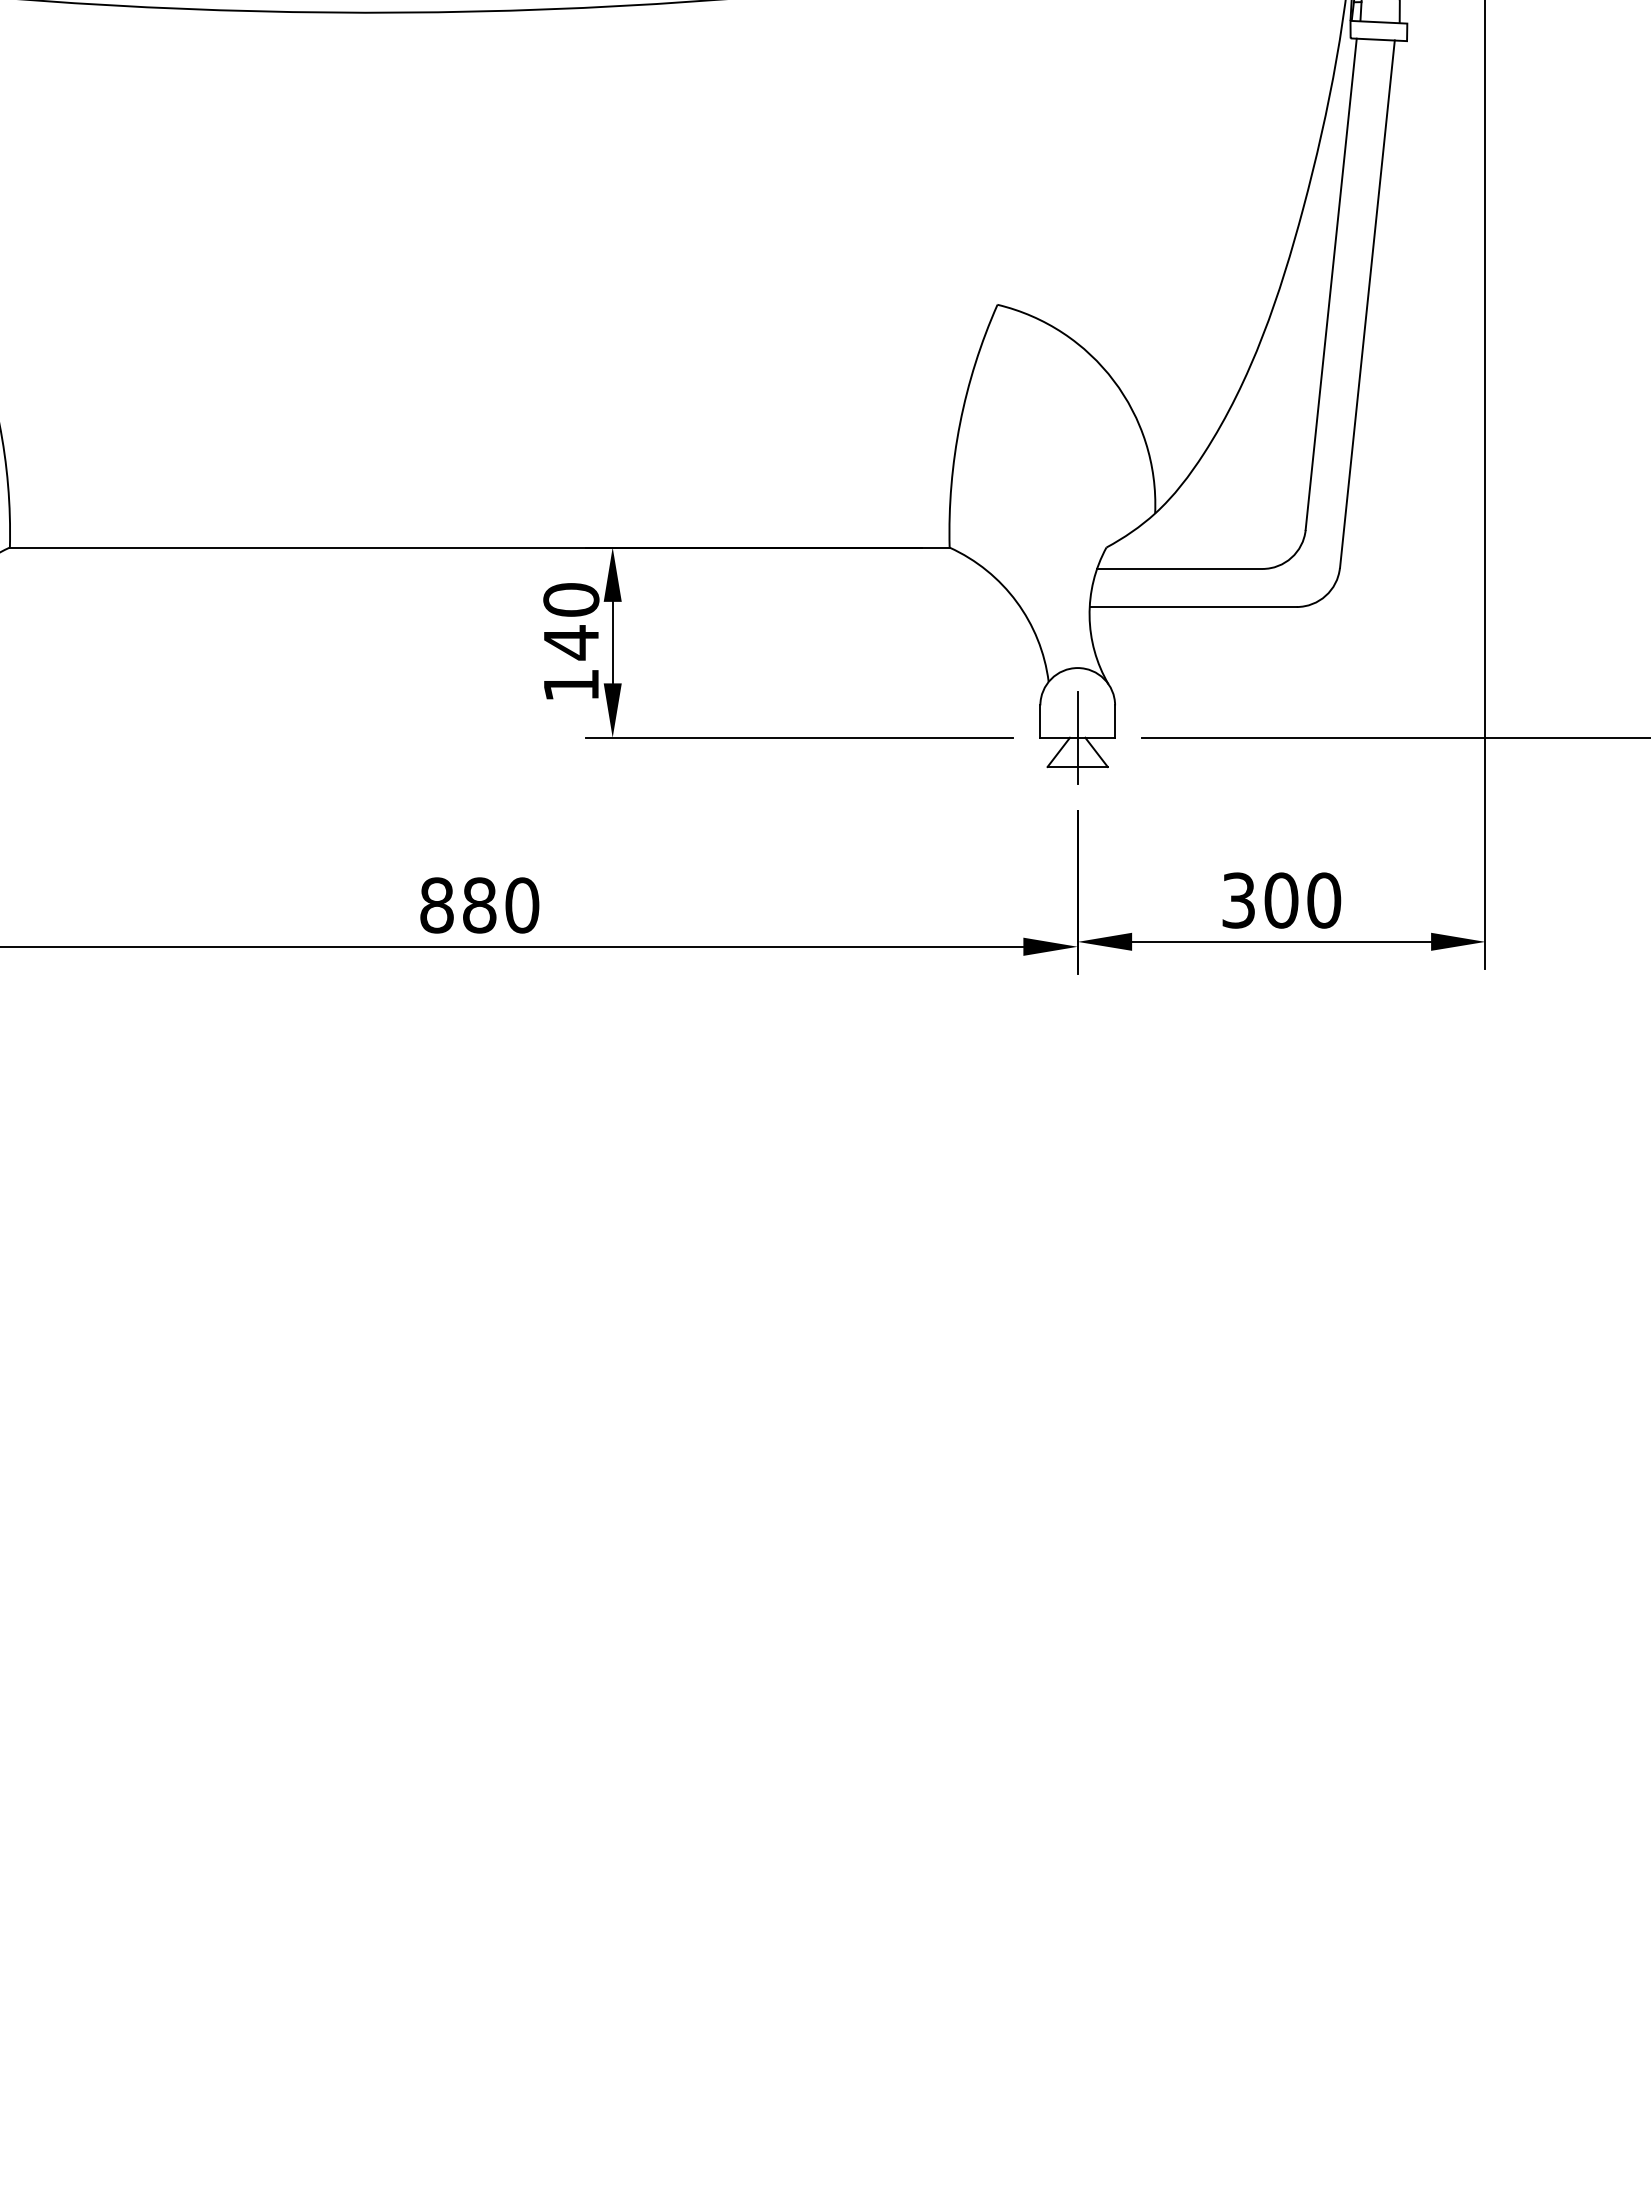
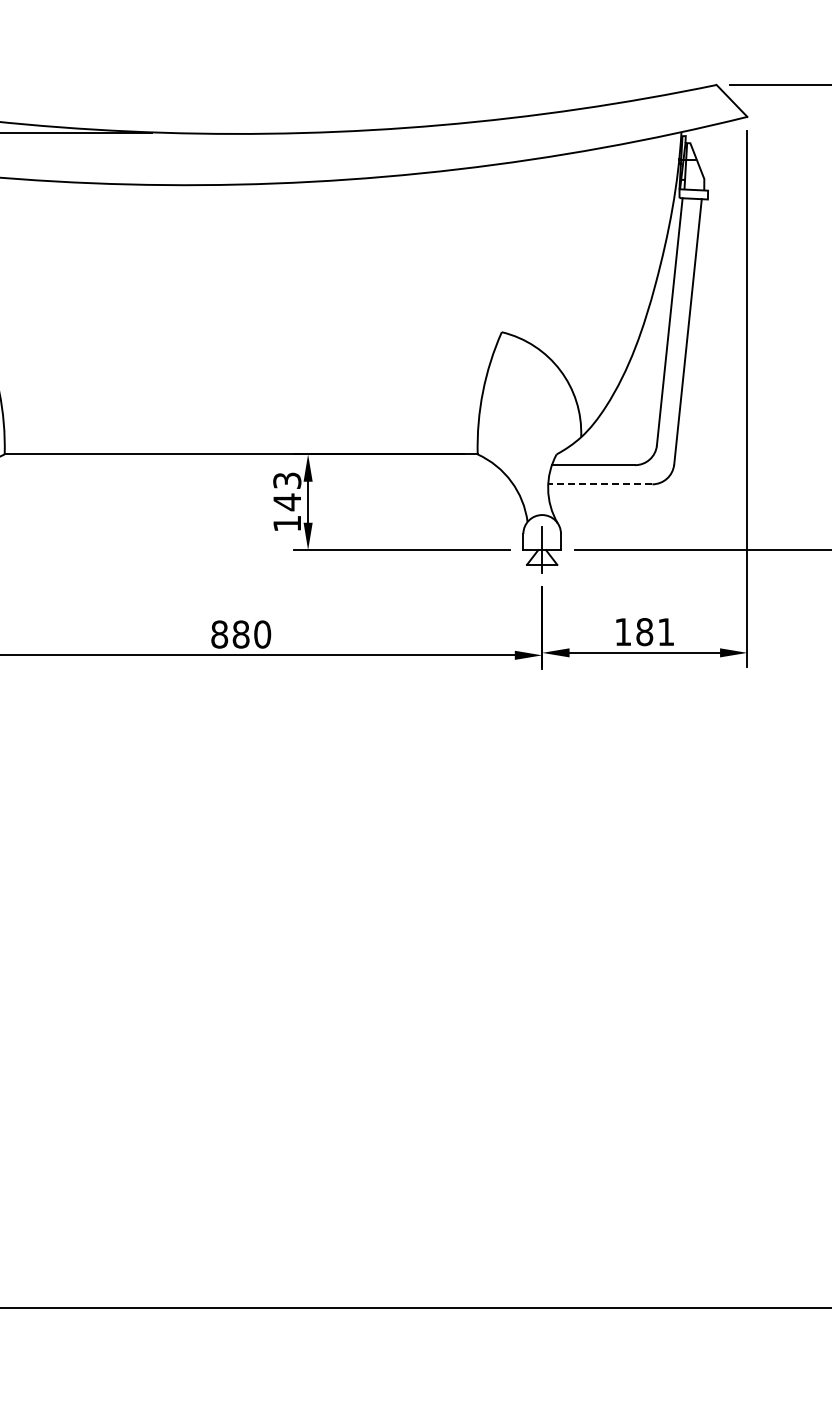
text: (571, 599) -> (287, 480), 140 -> 143
line: (1191, 607) -> (599, 484), solid -> dashed
text: (1280, 901) -> (644, 632), 300 -> 181

